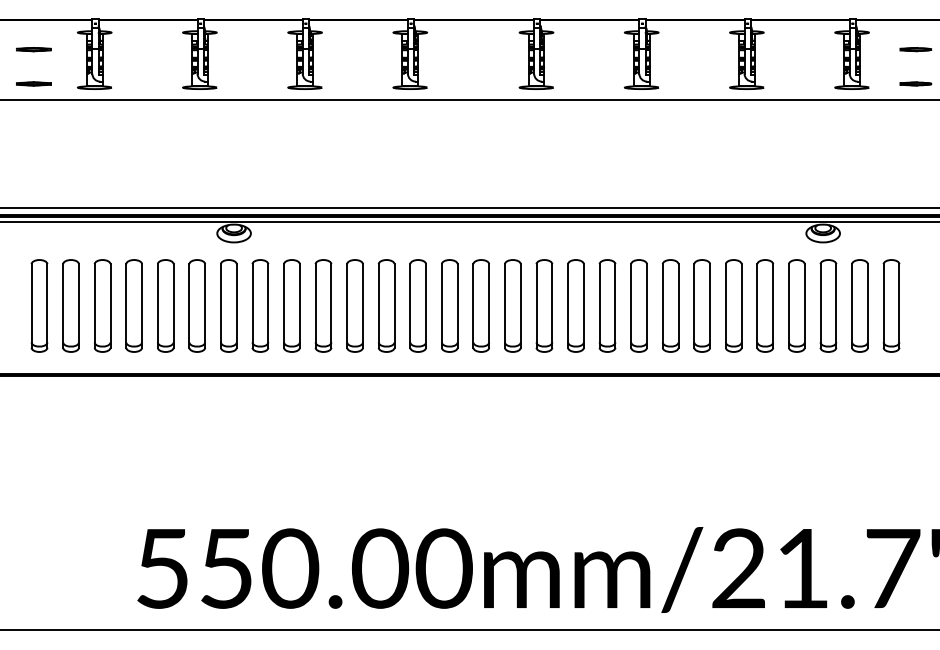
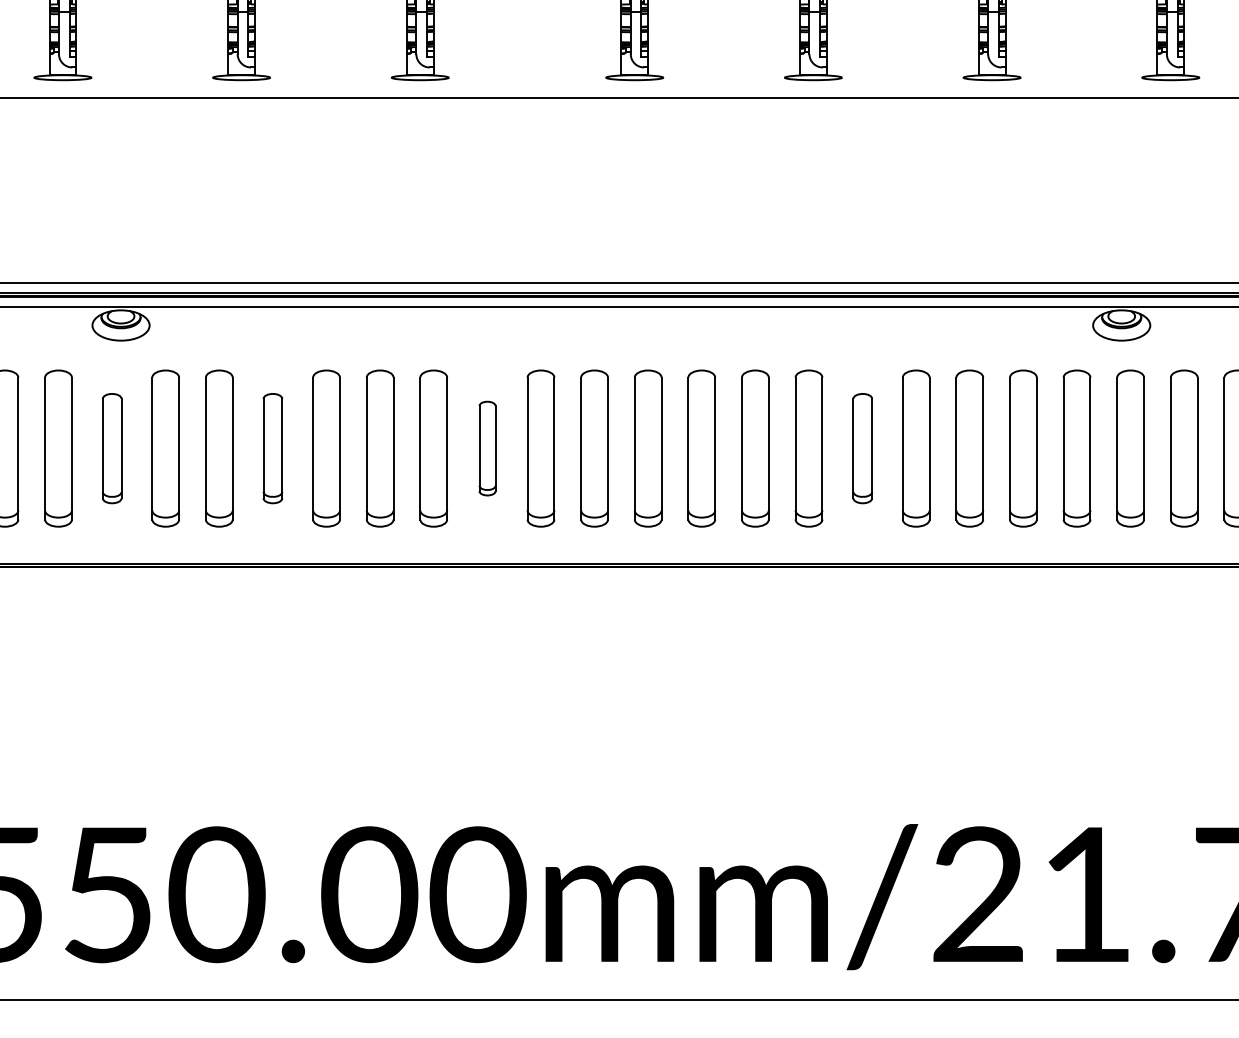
part: (228, 305) -> (111, 447), size x0.7
part: (323, 305) -> (272, 447), size x0.7
part: (449, 305) -> (486, 447), size x0.6
part: (670, 305) -> (862, 447), size x0.7

